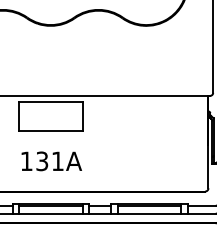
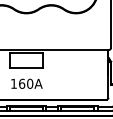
text: (50, 160) -> (26, 83), 131A -> 160A

